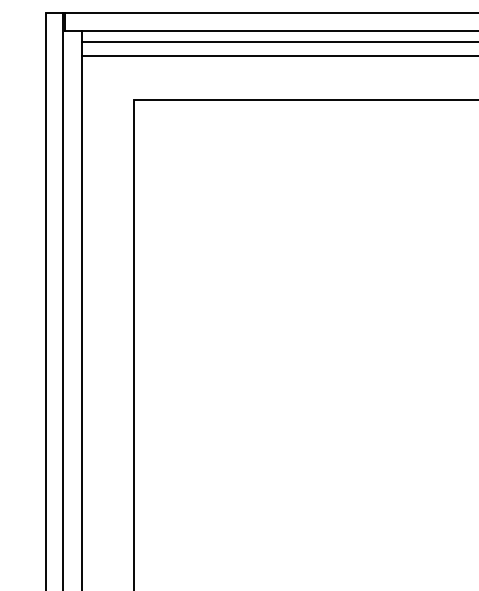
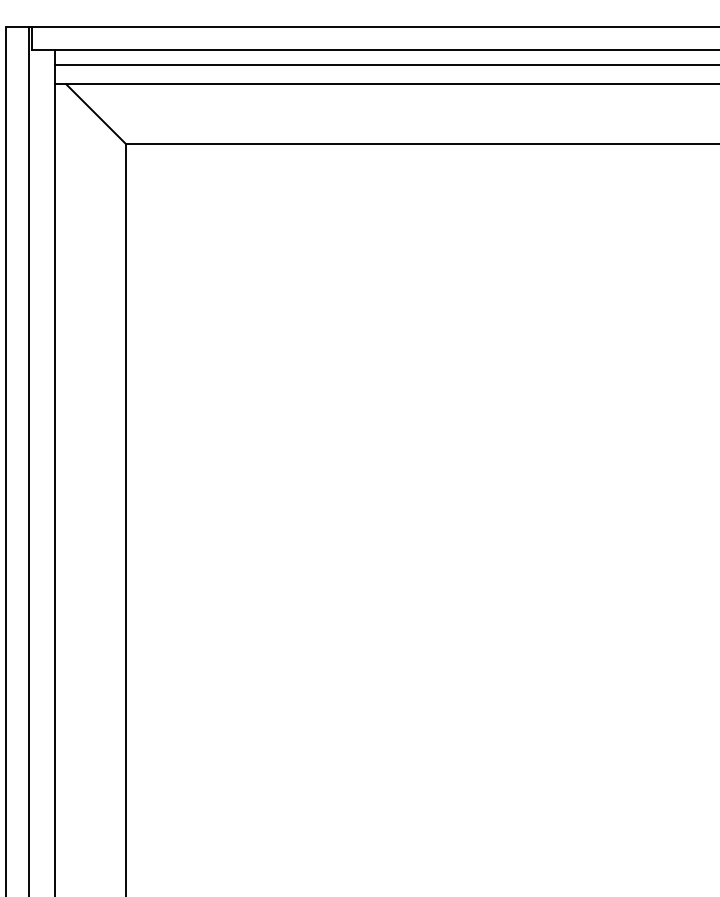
line: (111, 77) -> (95, 113), added

